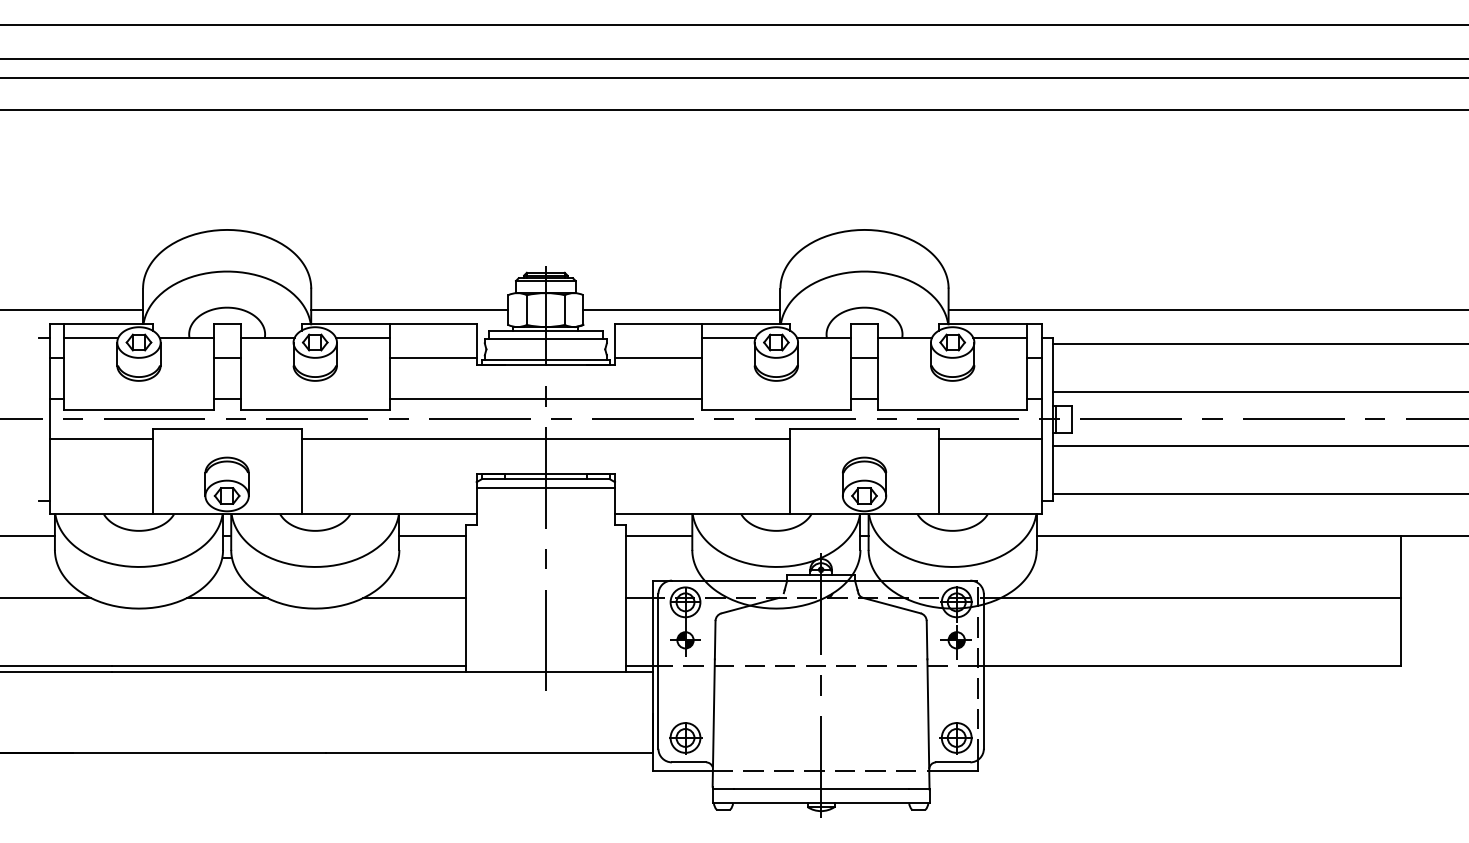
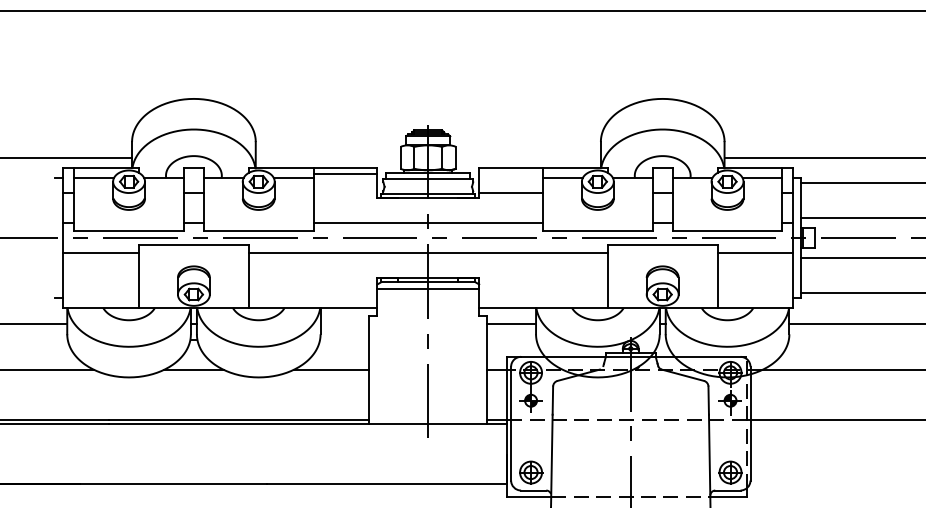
line: (409, 310) -> (328, 158), removed
line: (681, 310) -> (528, 158), removed
line: (432, 358) -> (344, 174), moved
line: (432, 535) -> (344, 323), removed

